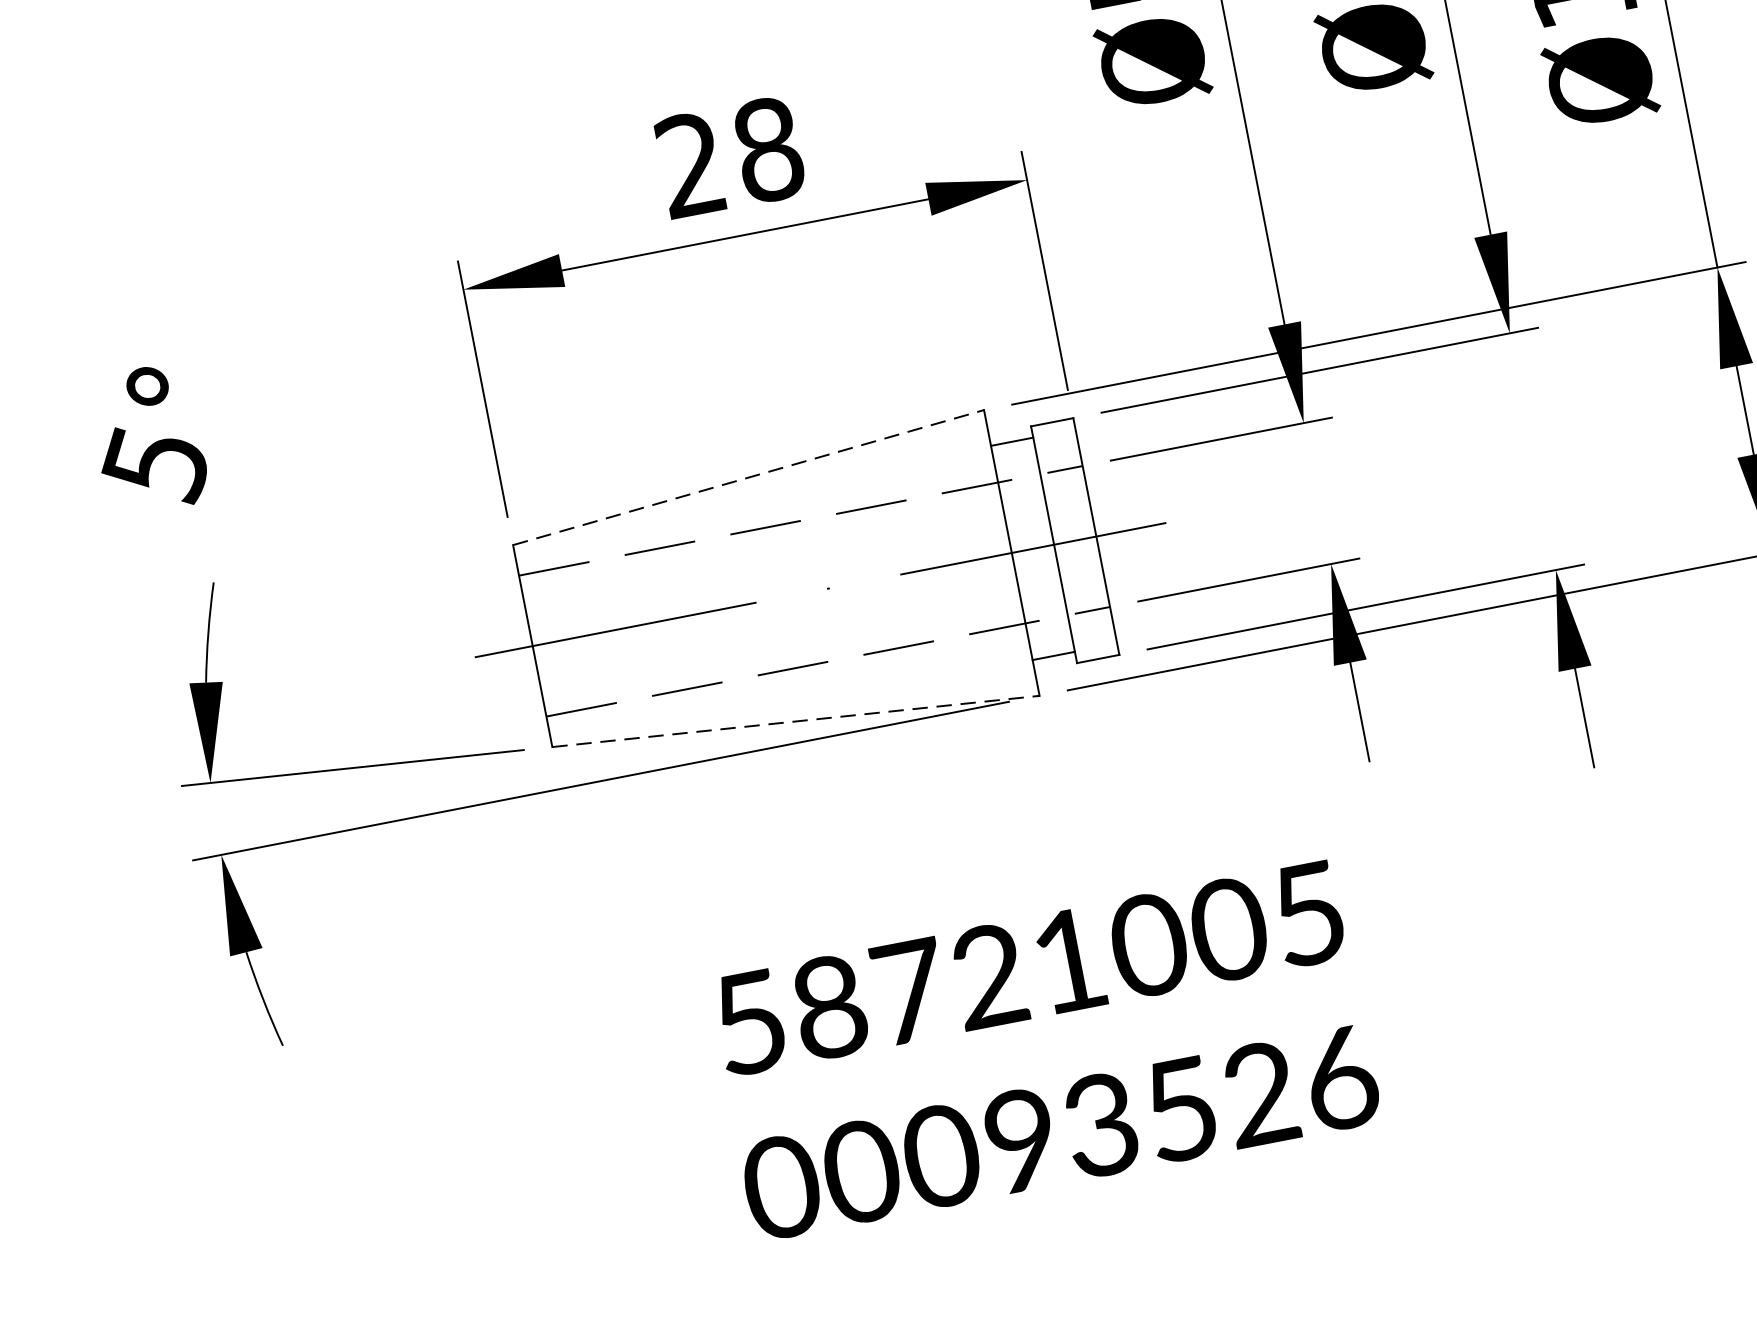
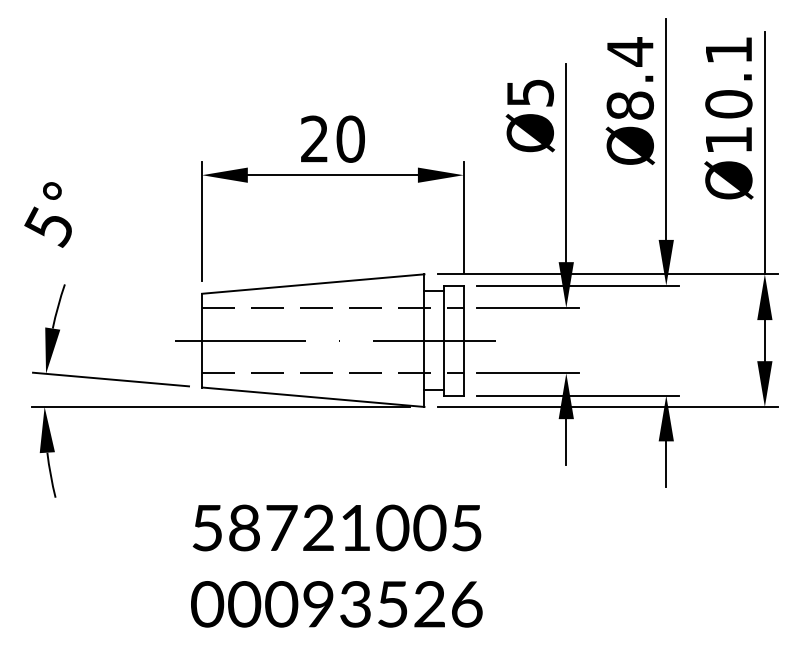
text: (767, 148) -> (350, 138), 28 -> 20
line: (749, 478) -> (313, 284), dashed -> solid
line: (796, 721) -> (313, 397), dashed -> solid
text: (1043, 1049) -> (336, 565), moved

